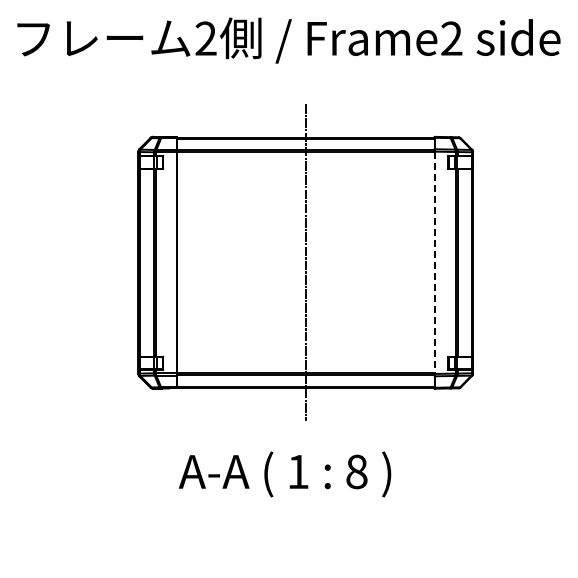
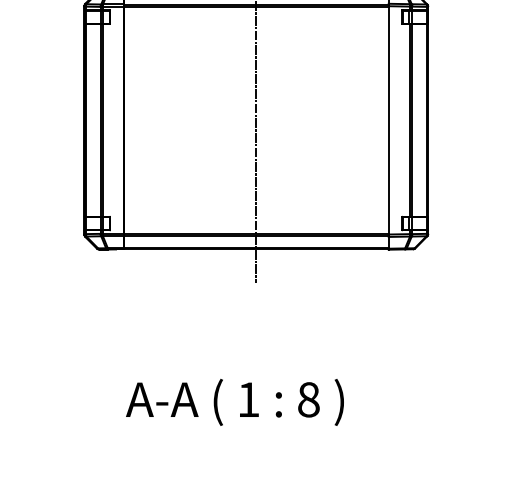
line: (434, 263) -> (388, 121), dashed -> solid
text: (284, 474) -> (234, 402), moved

